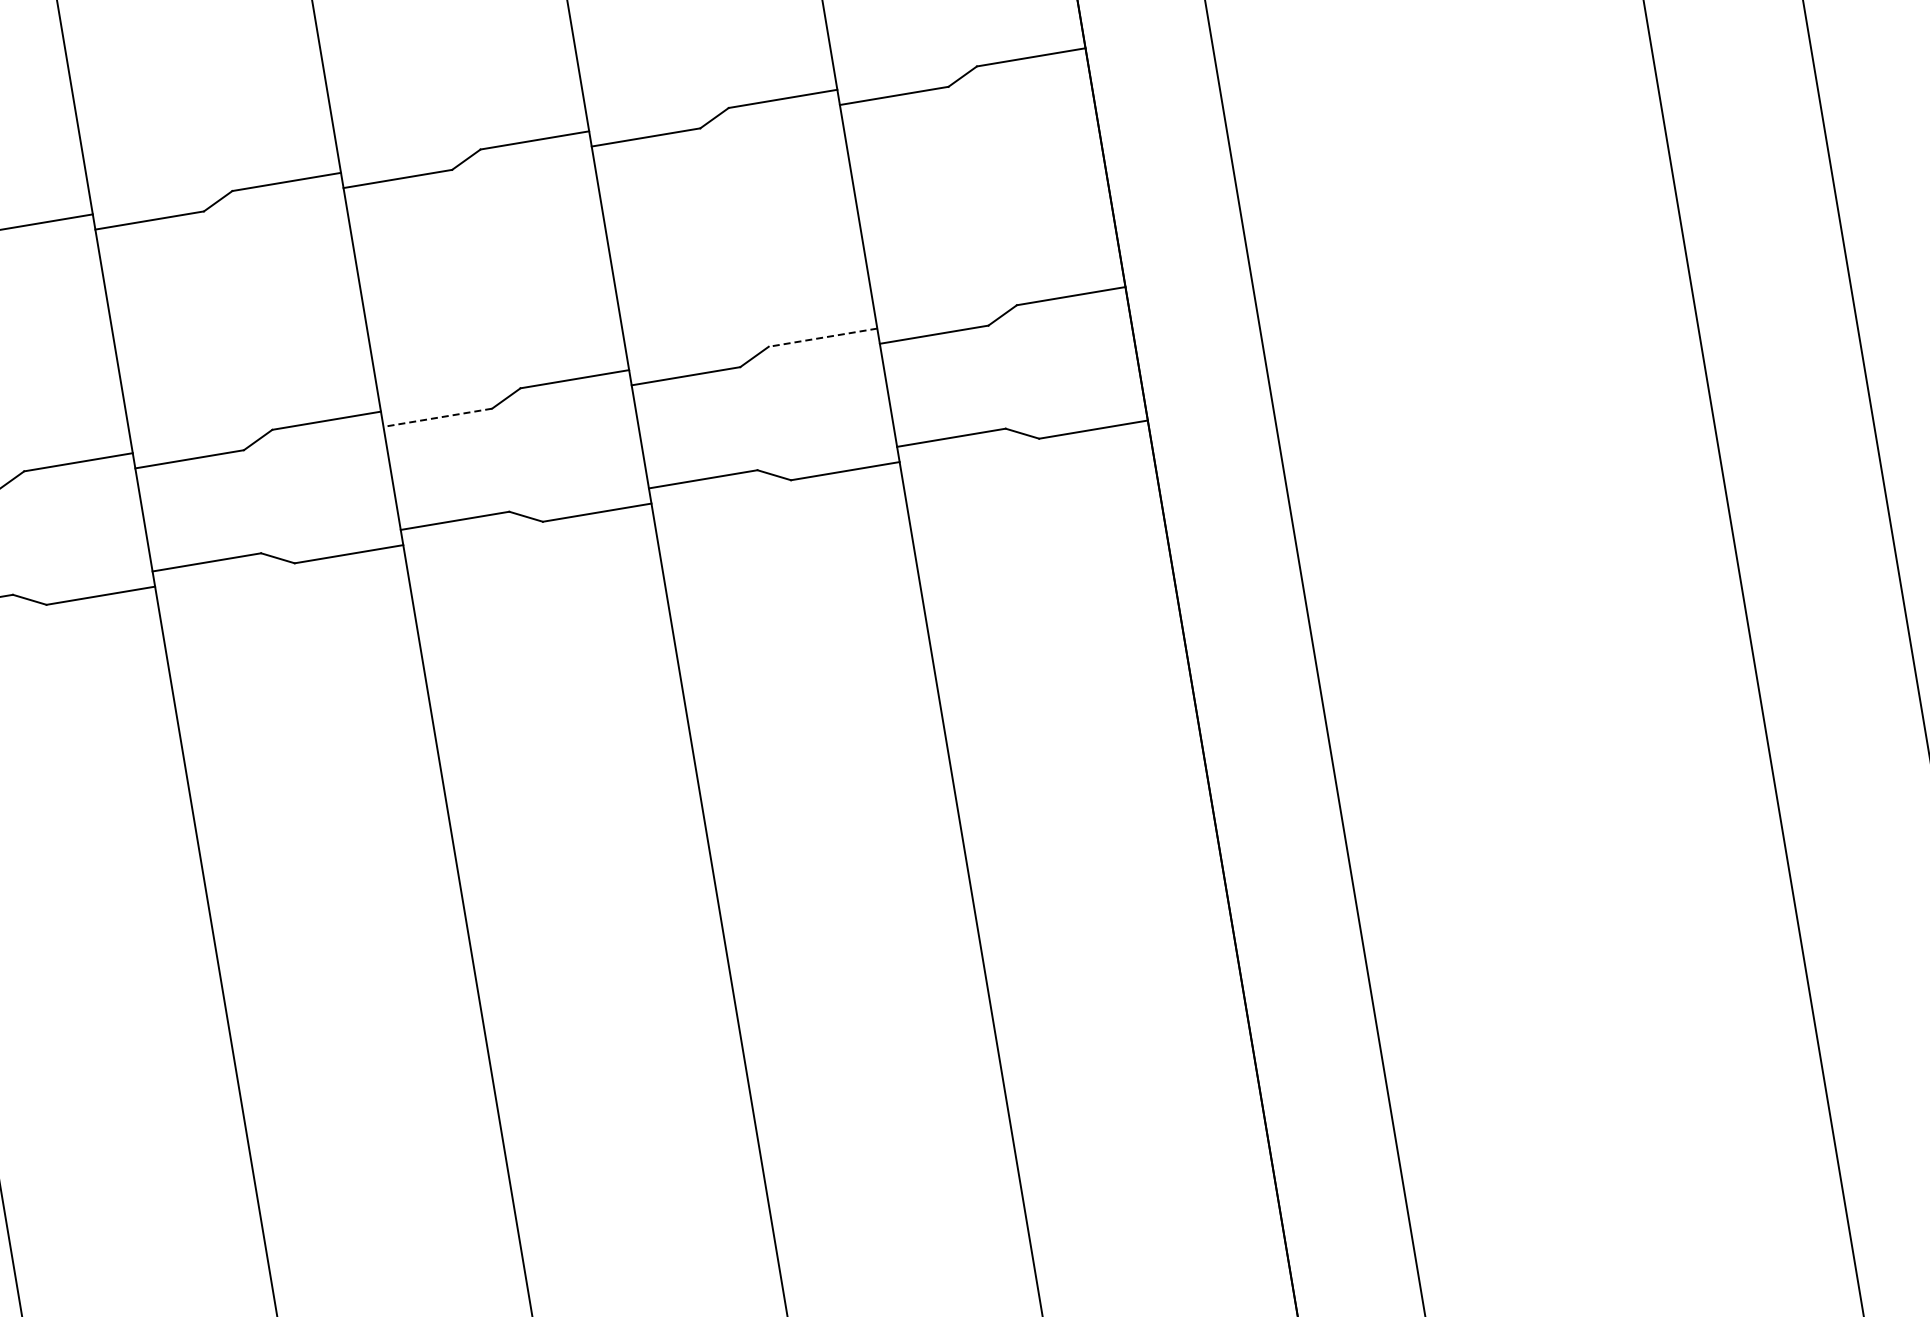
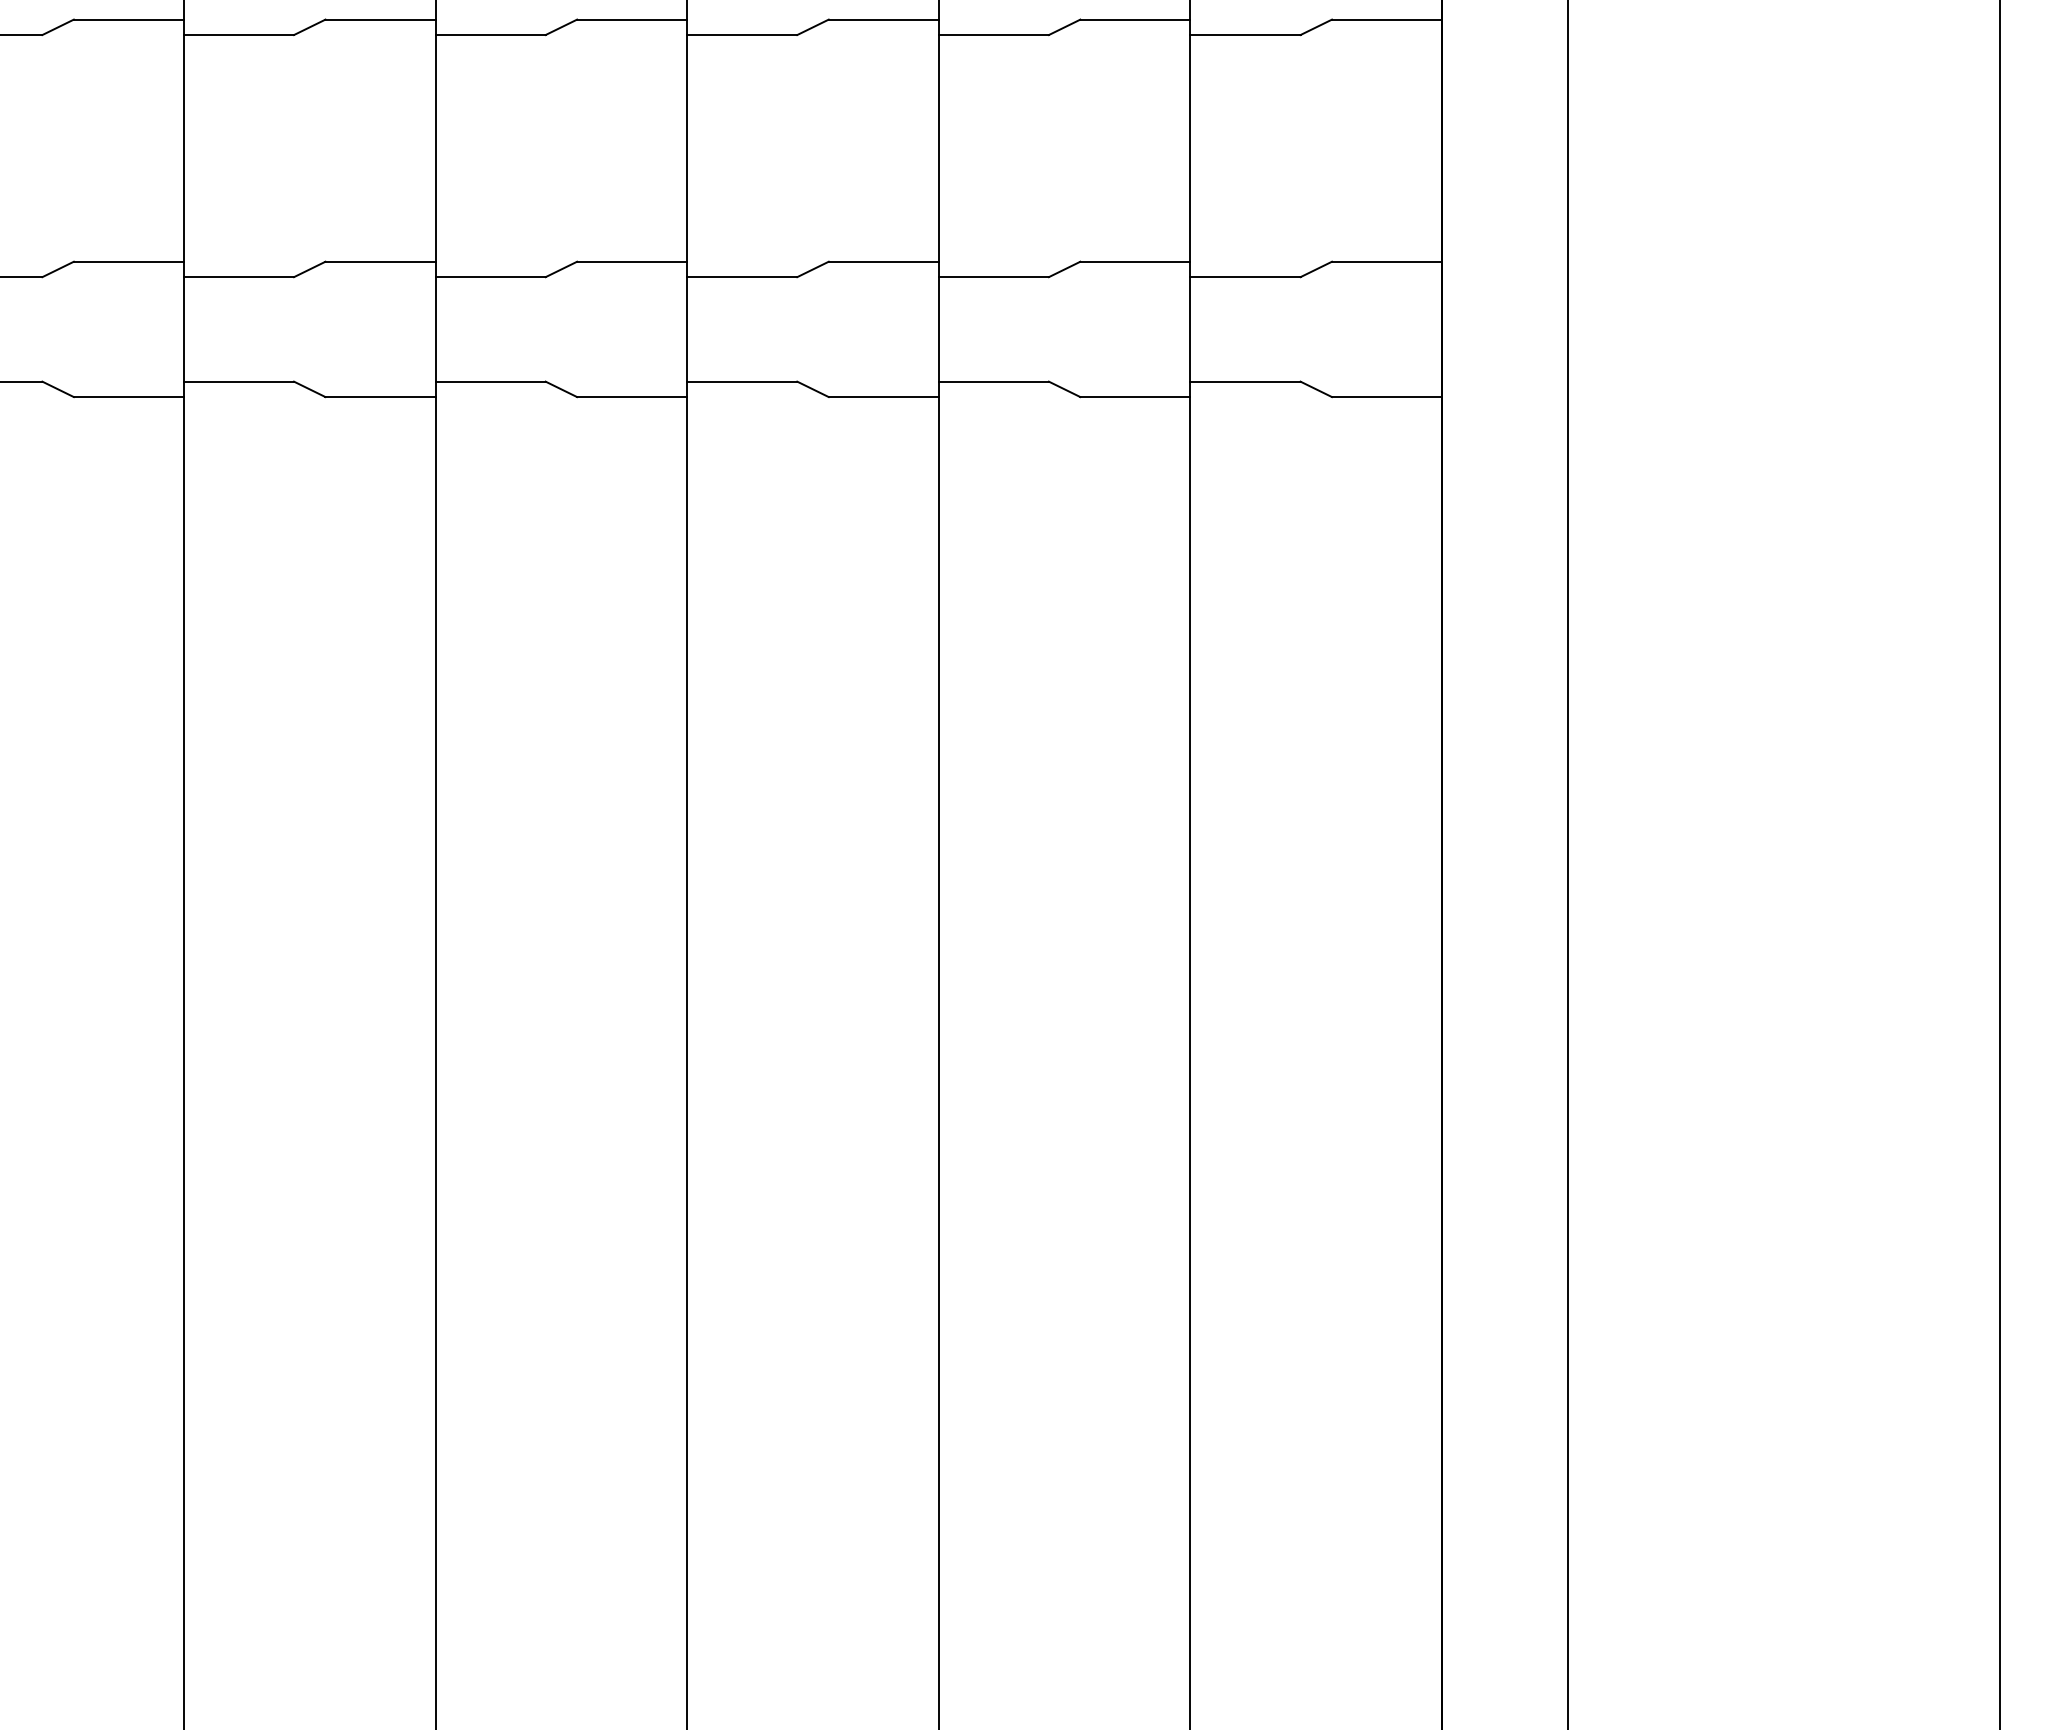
line: (822, 337) -> (1134, 261), dashed -> solid
line: (437, 418) -> (741, 277), dashed -> solid

